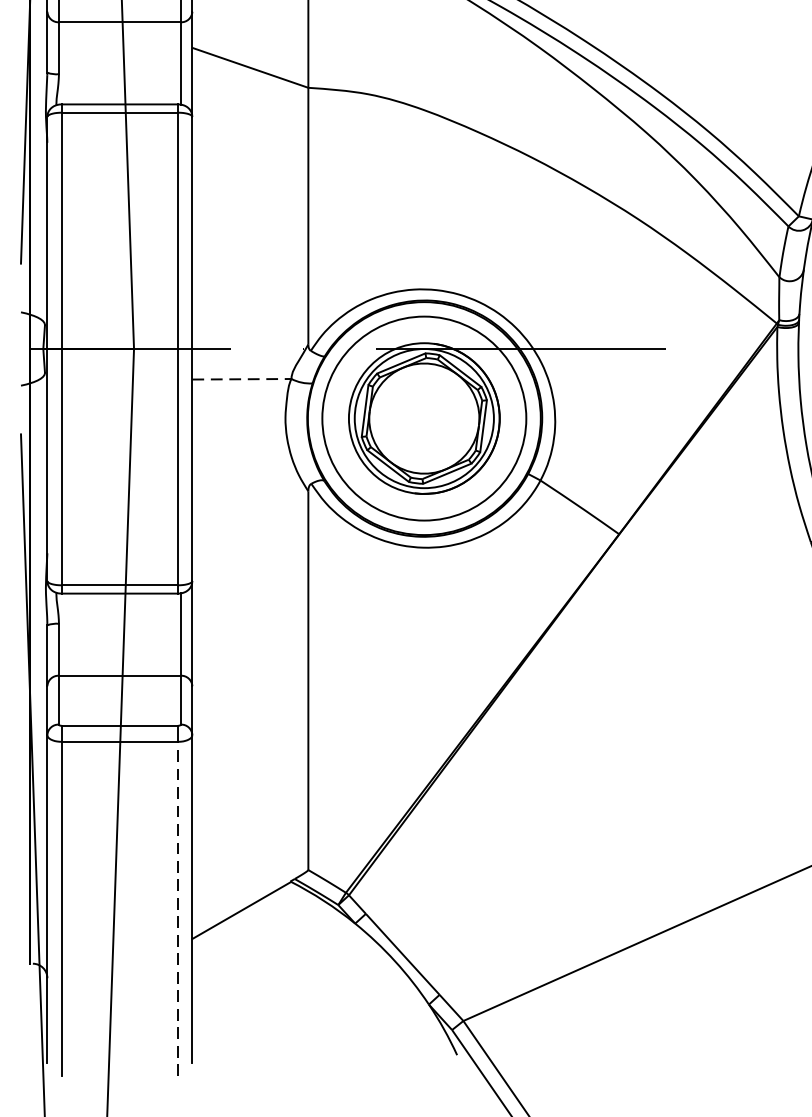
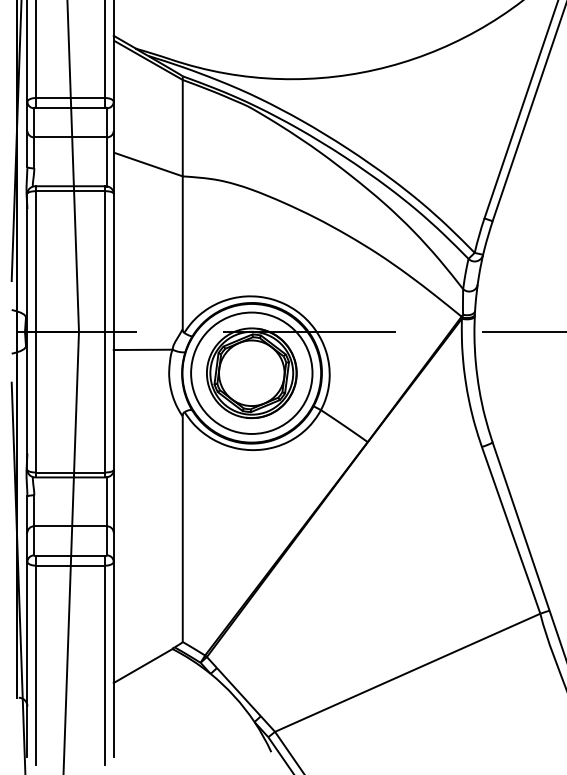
line: (242, 378) -> (143, 349), dashed -> solid
line: (178, 907) -> (105, 664), dashed -> solid

